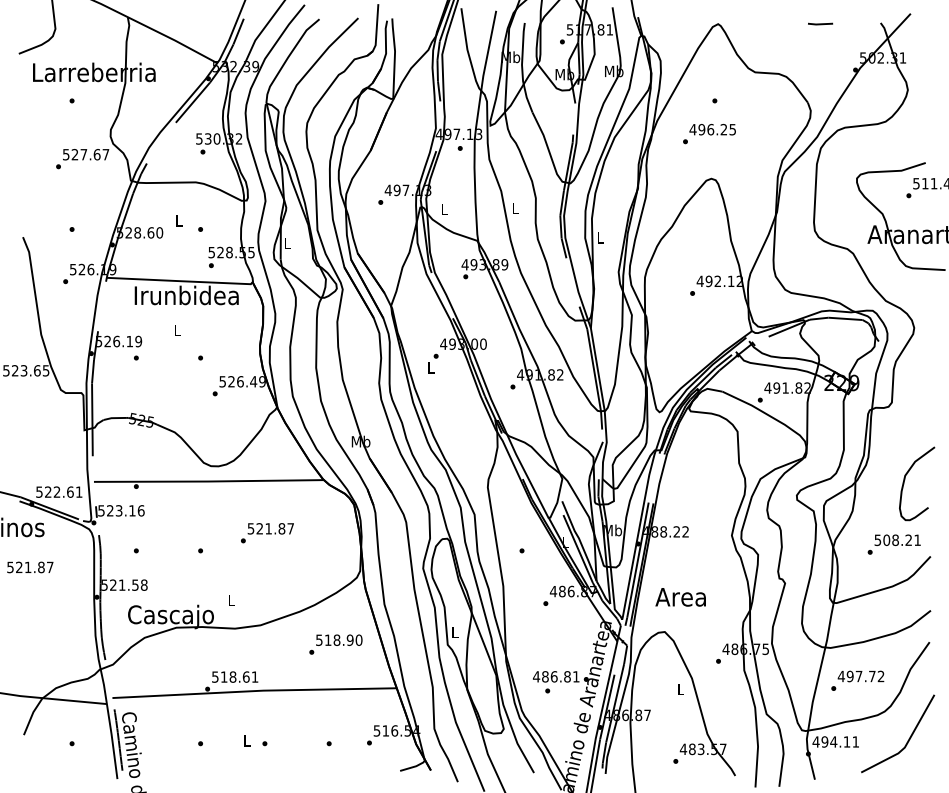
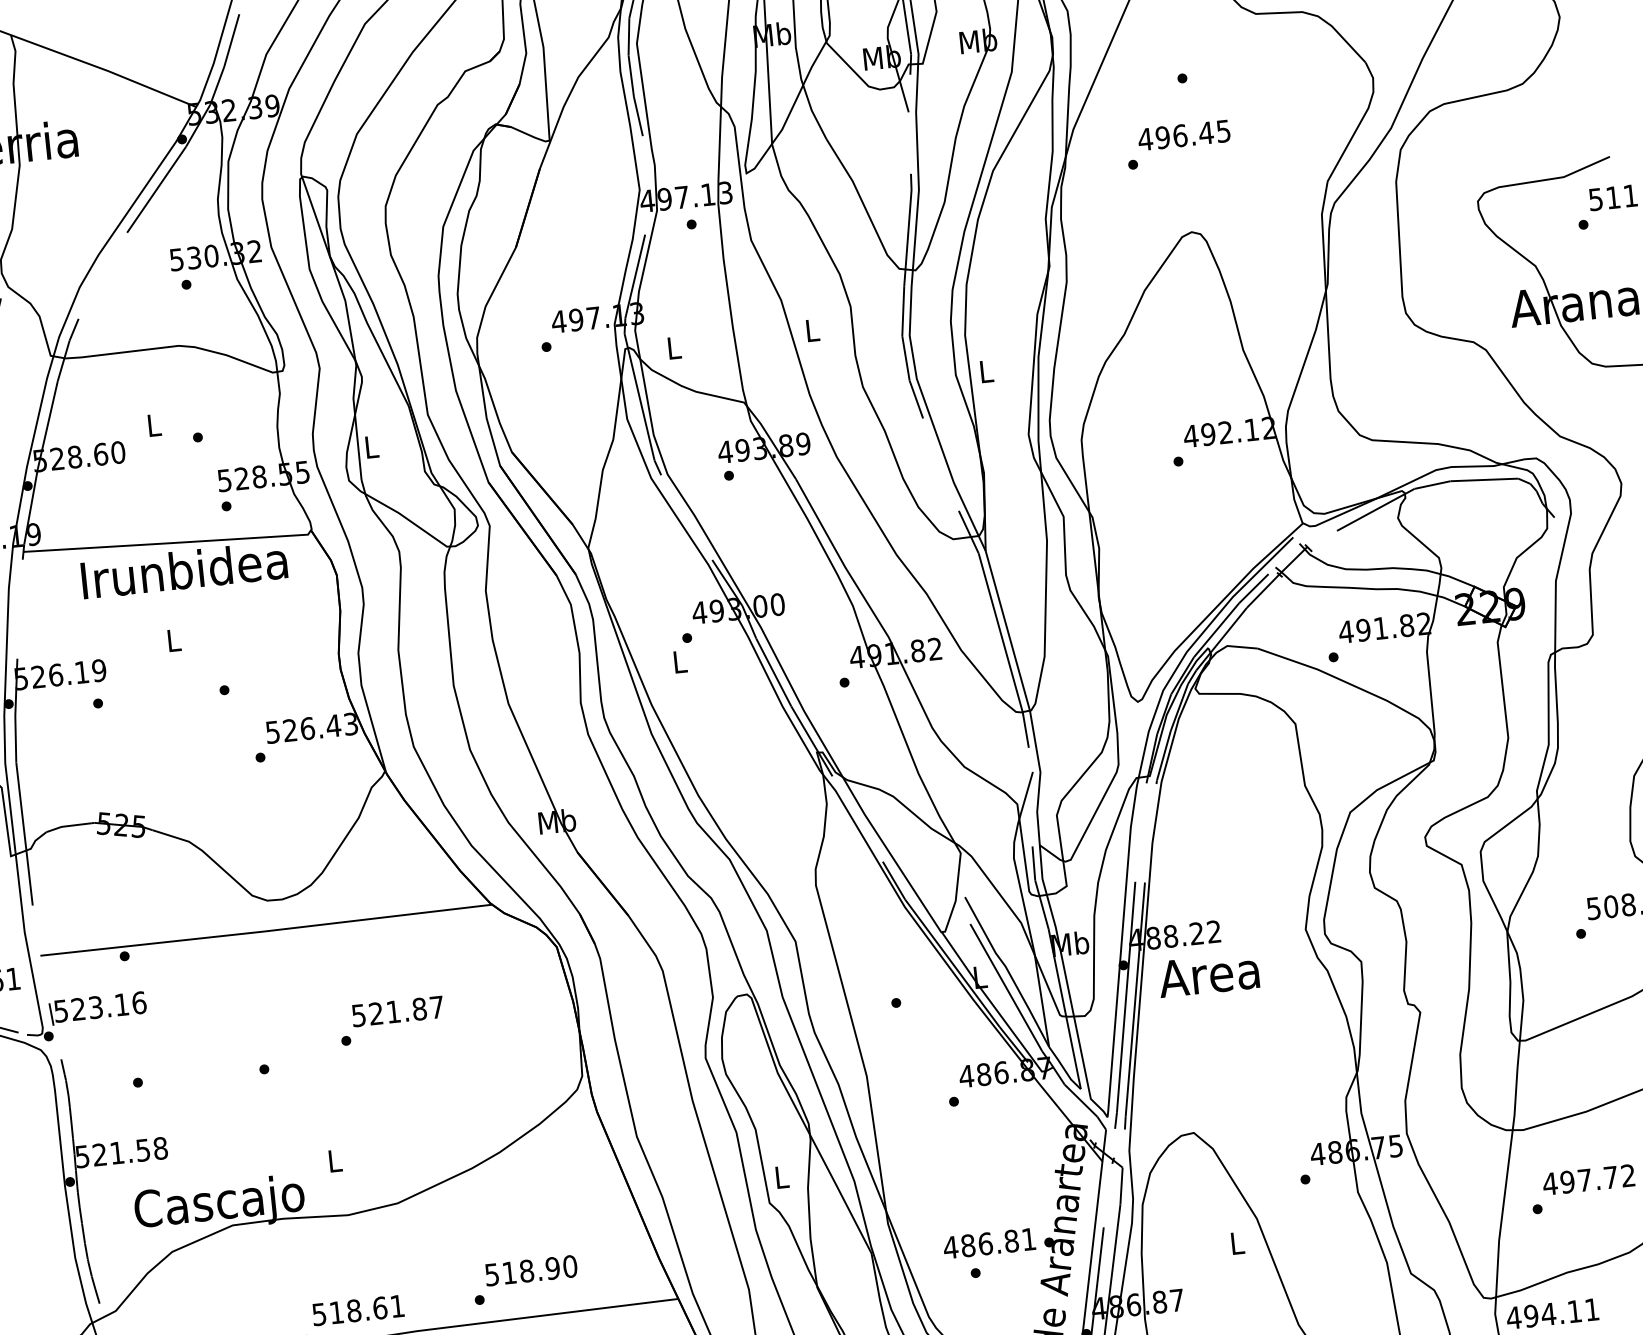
text: (723, 129) -> (1205, 132), 496.25 -> 496.45
text: (262, 381) -> (350, 723), 526.49 -> 526.43
text: (680, 597) -> (1208, 975), moved
text: (335, 644) -> (524, 1279), moved

